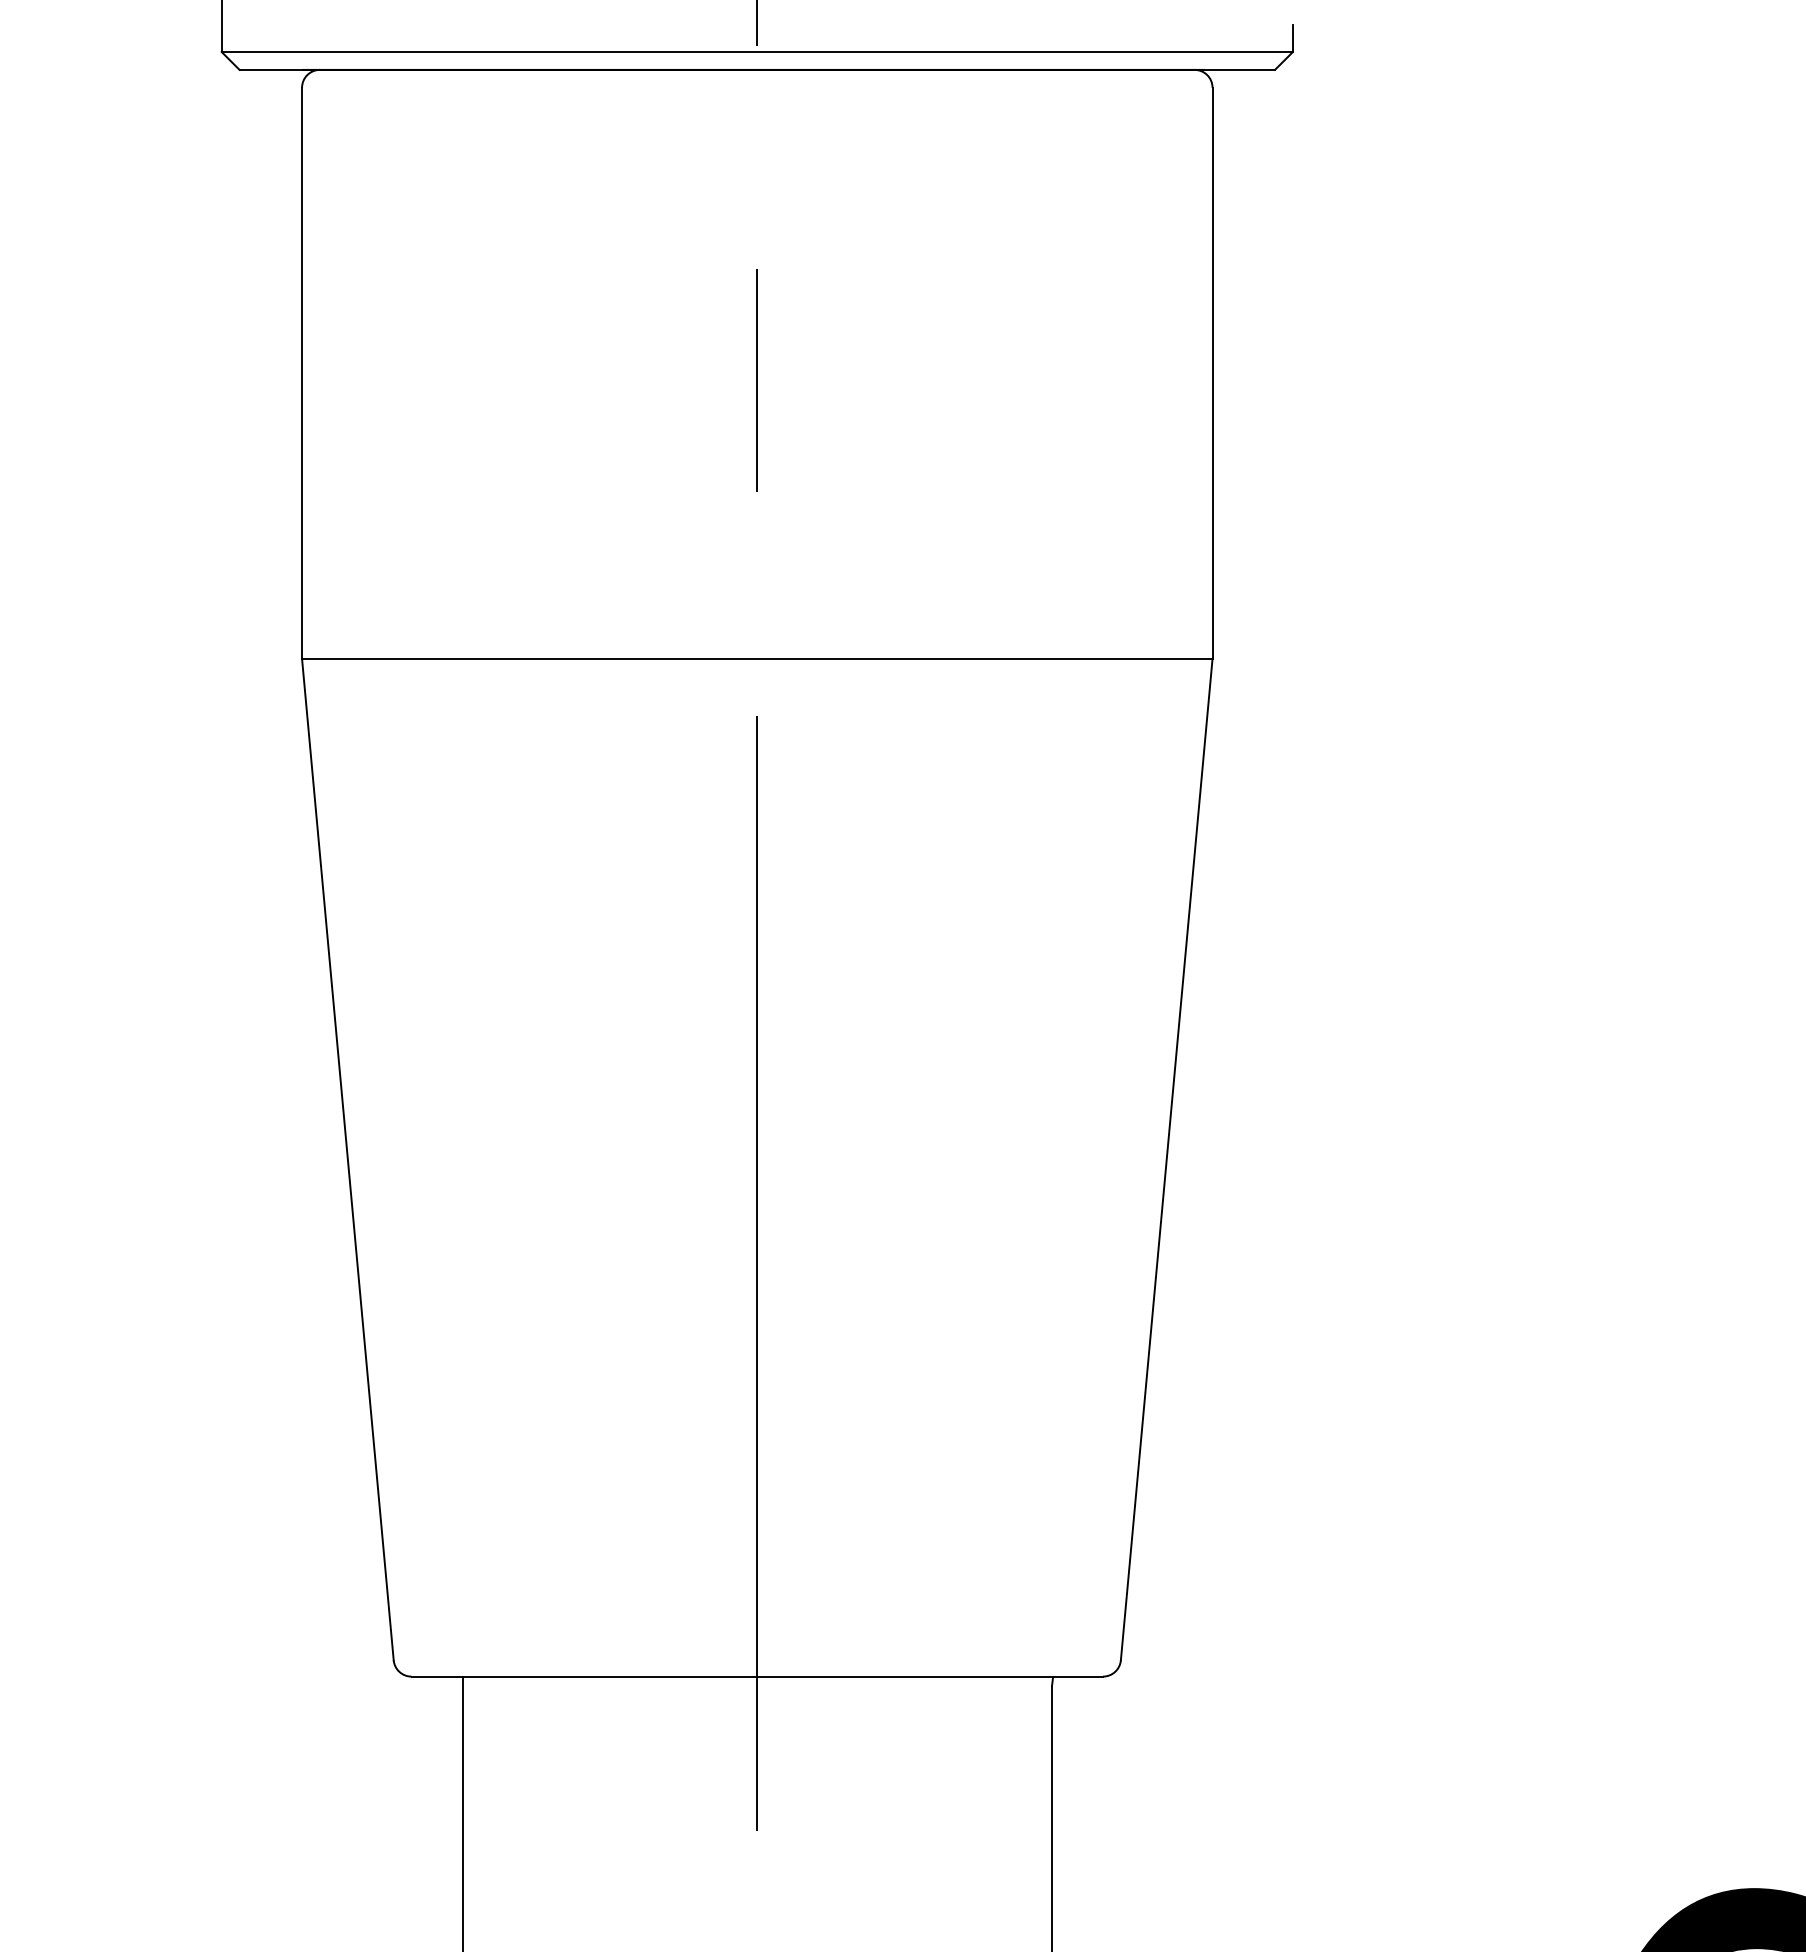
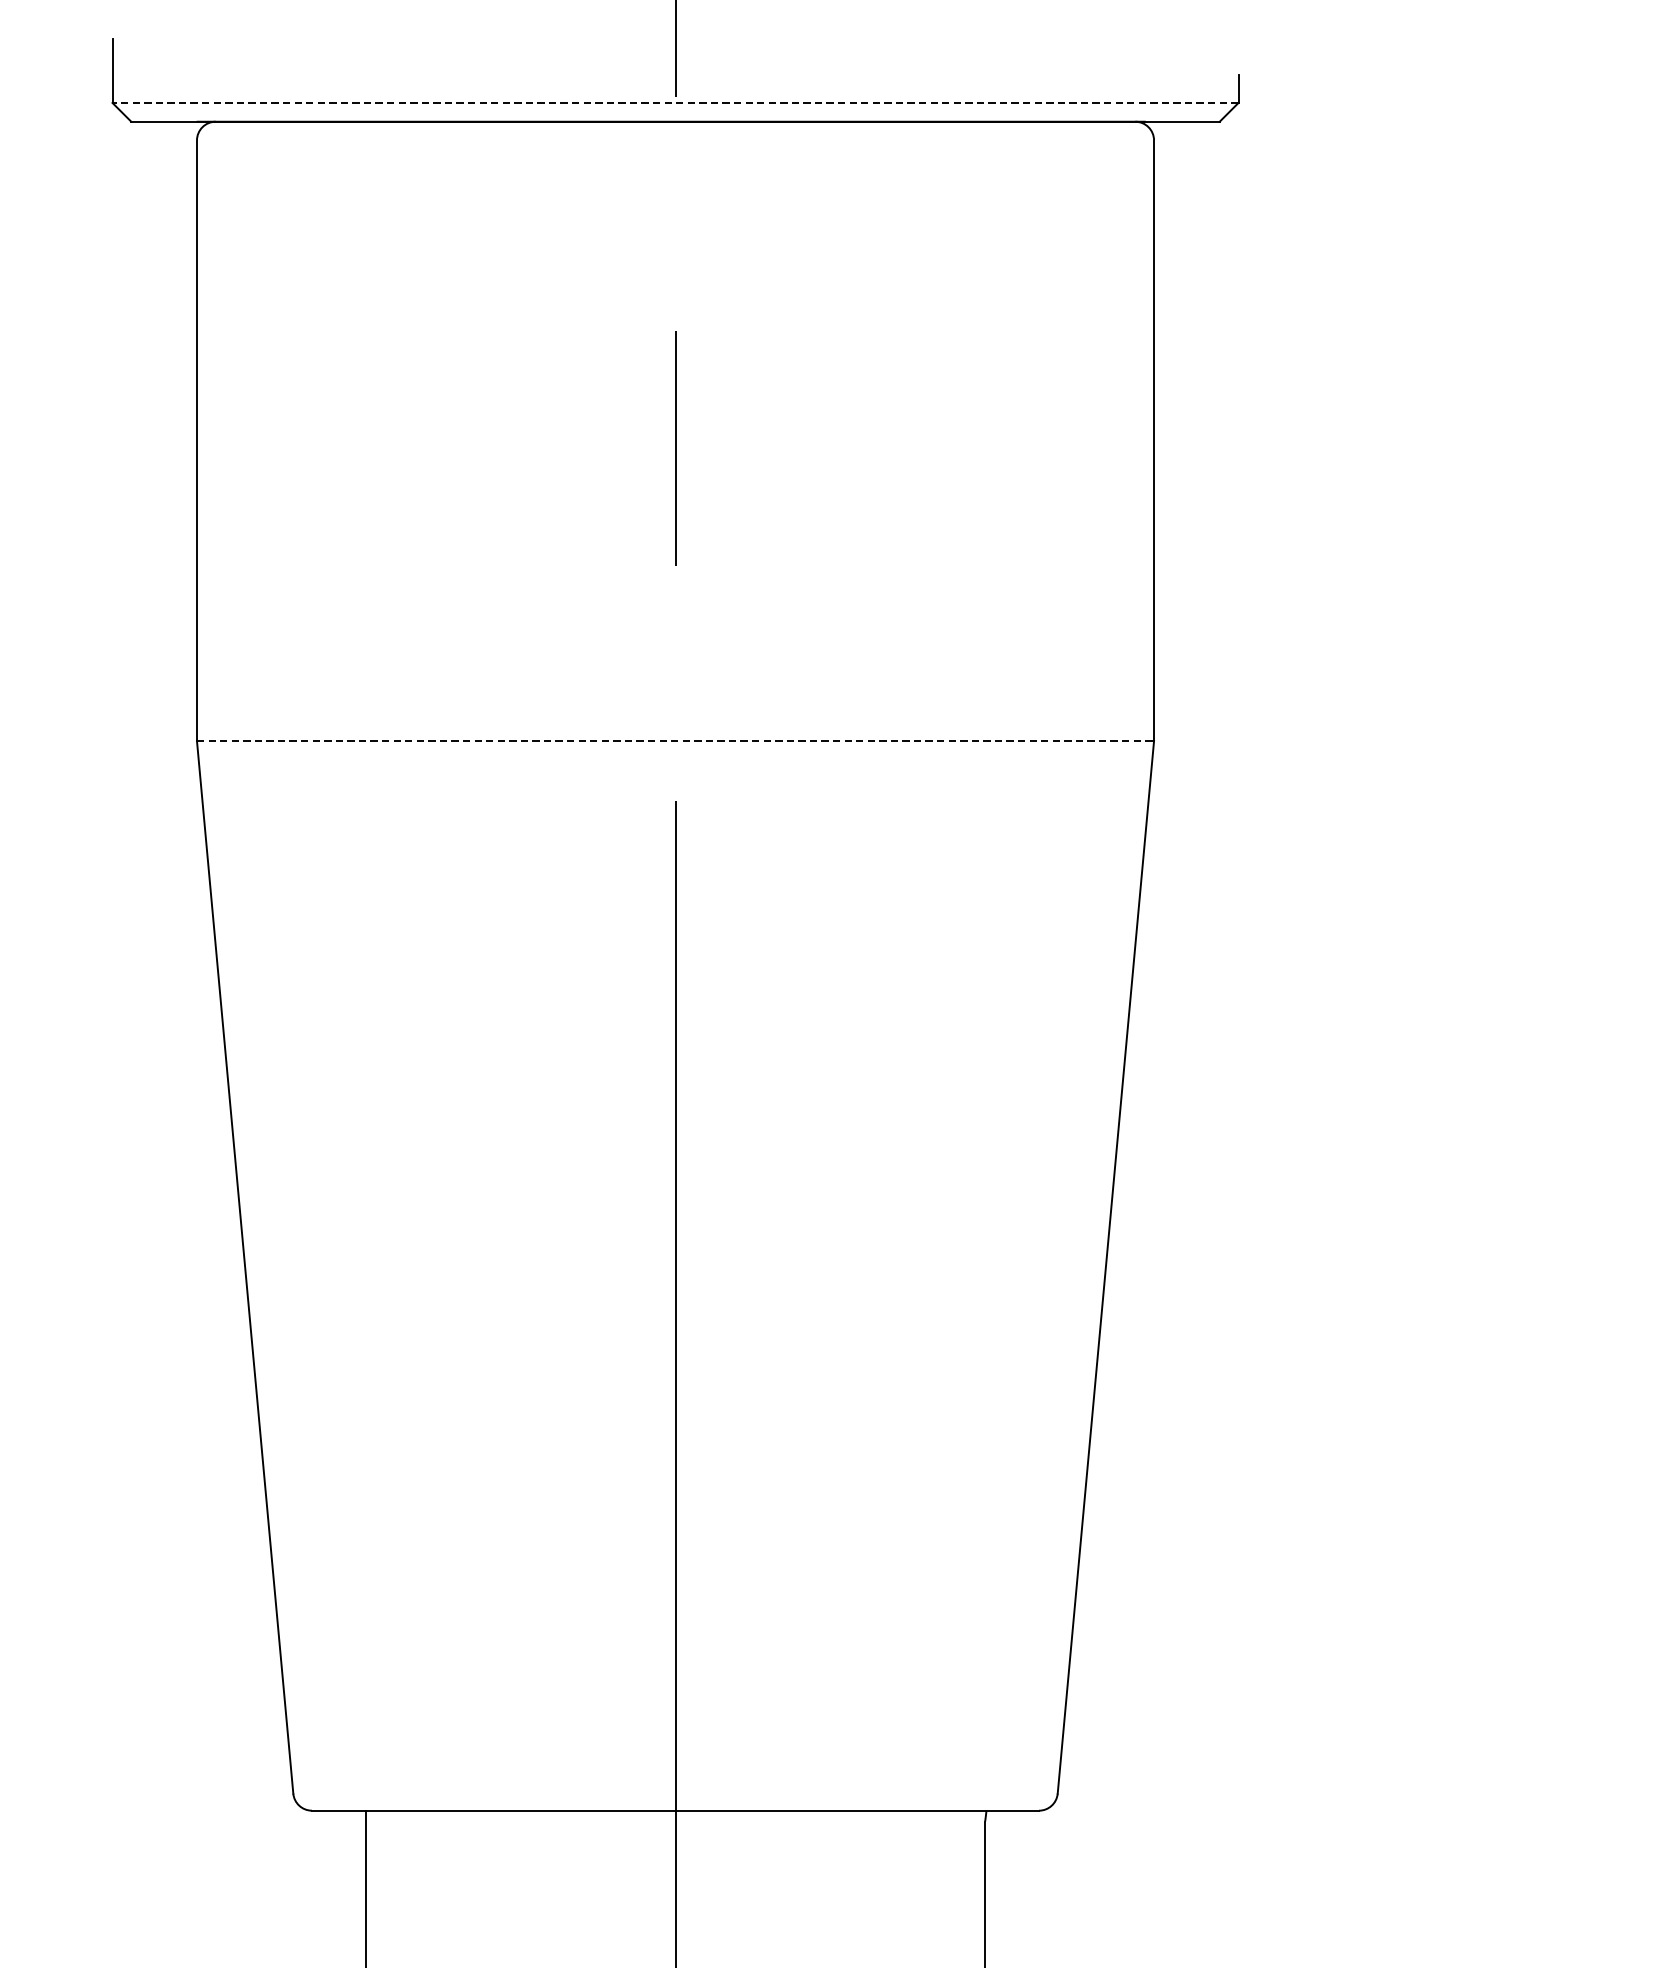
line: (757, 52) -> (675, 103), solid -> dashed
line: (757, 659) -> (675, 741), solid -> dashed

